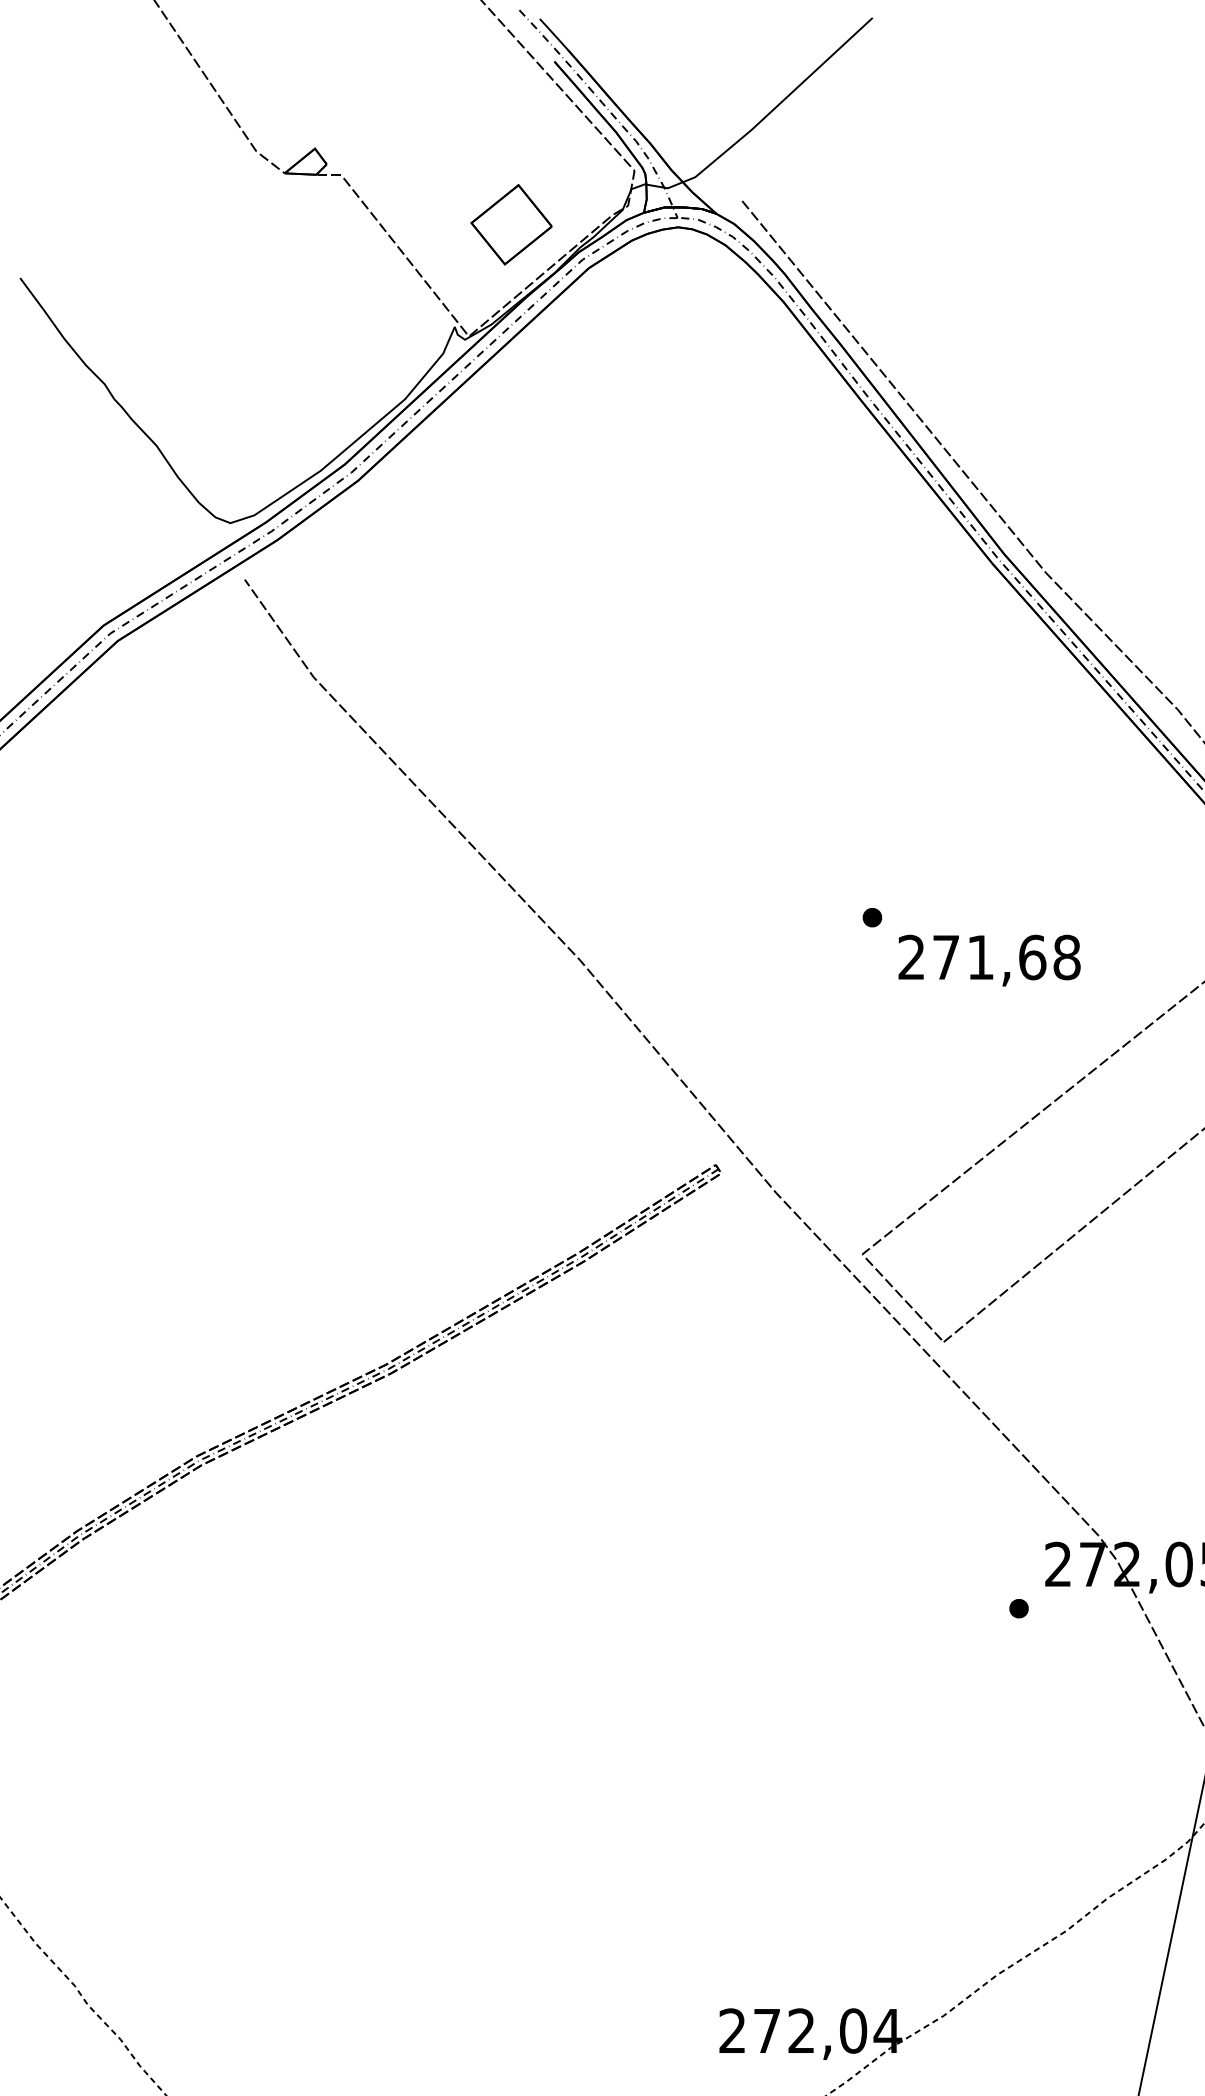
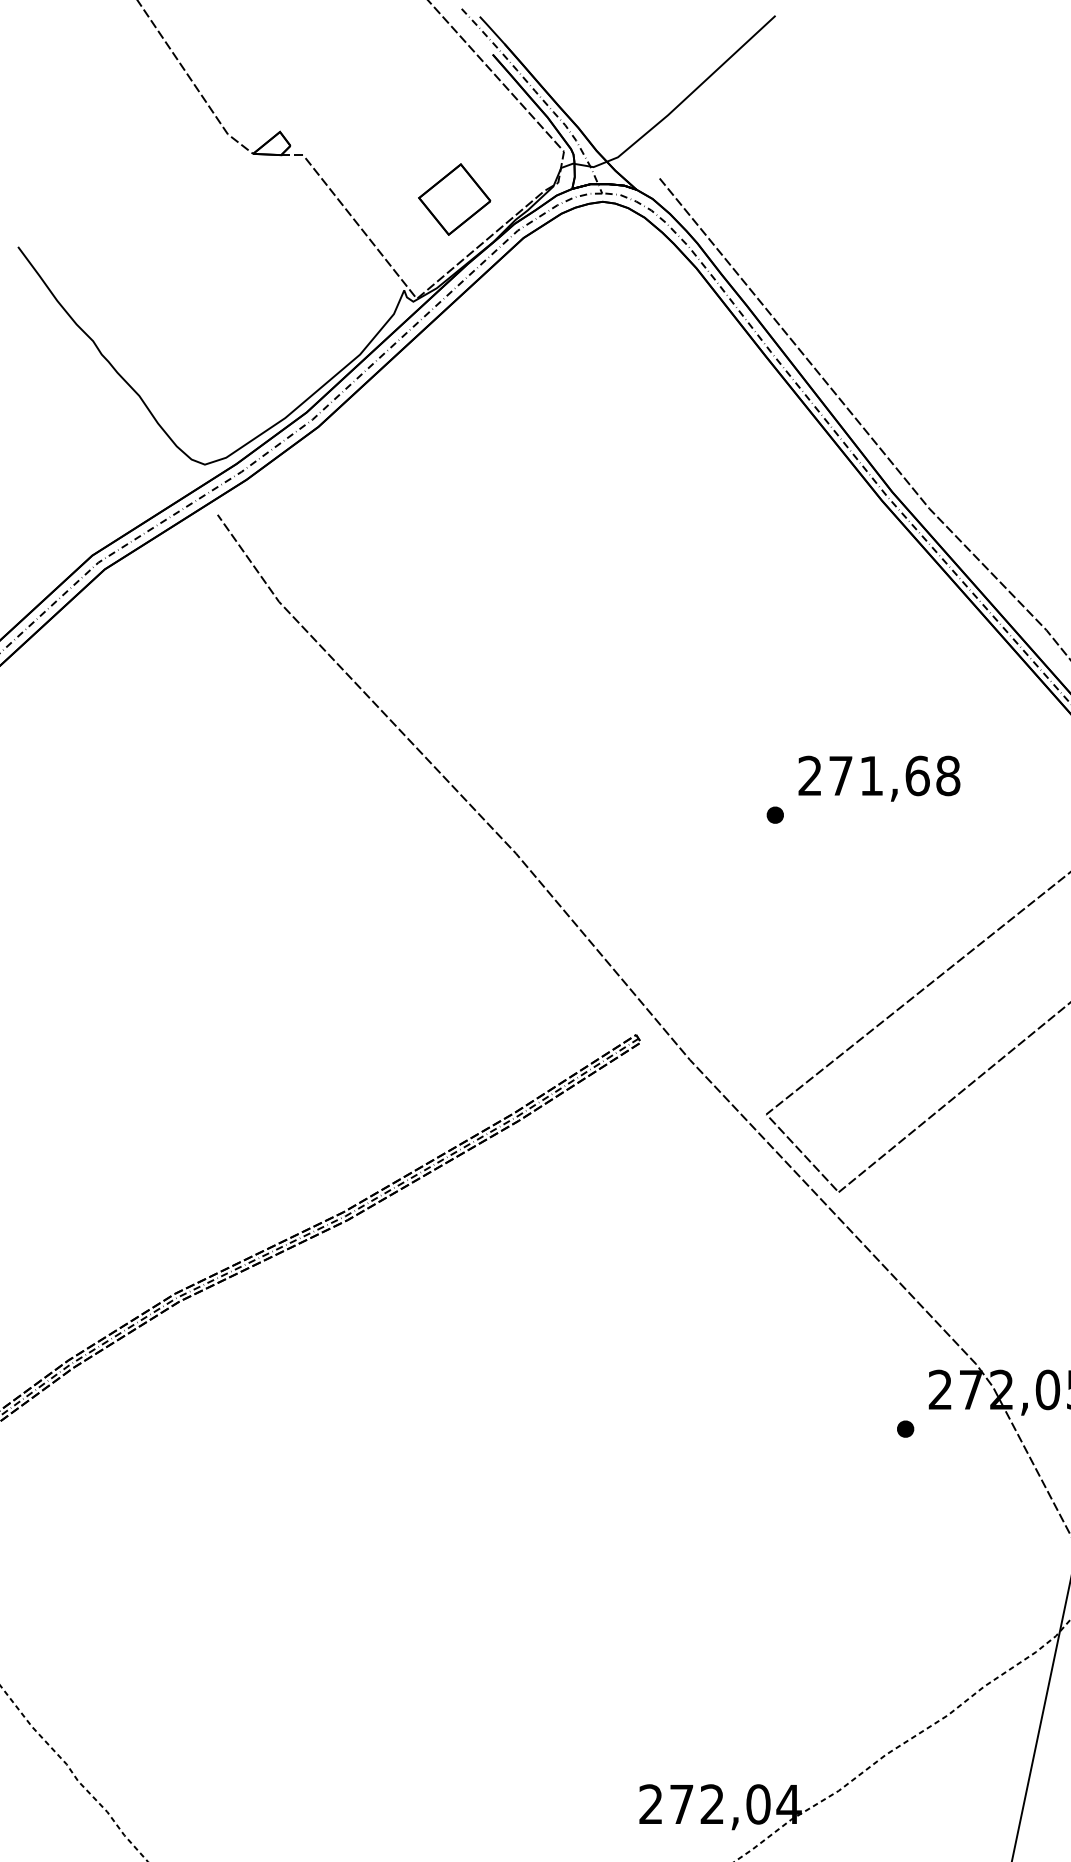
text: (989, 960) -> (879, 778), moved

